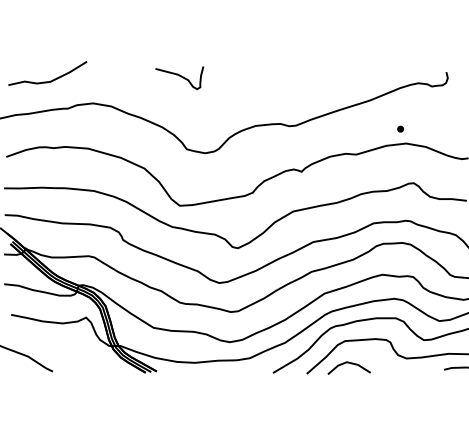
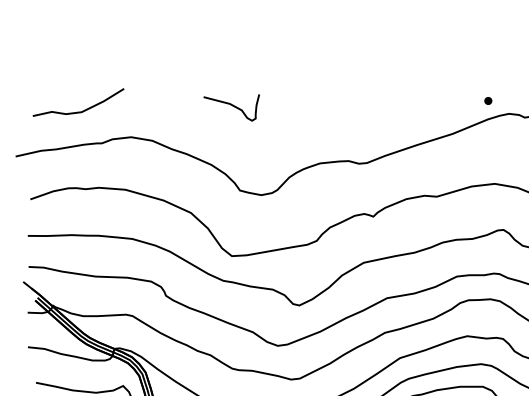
part: (400, 128) -> (488, 100), moved

